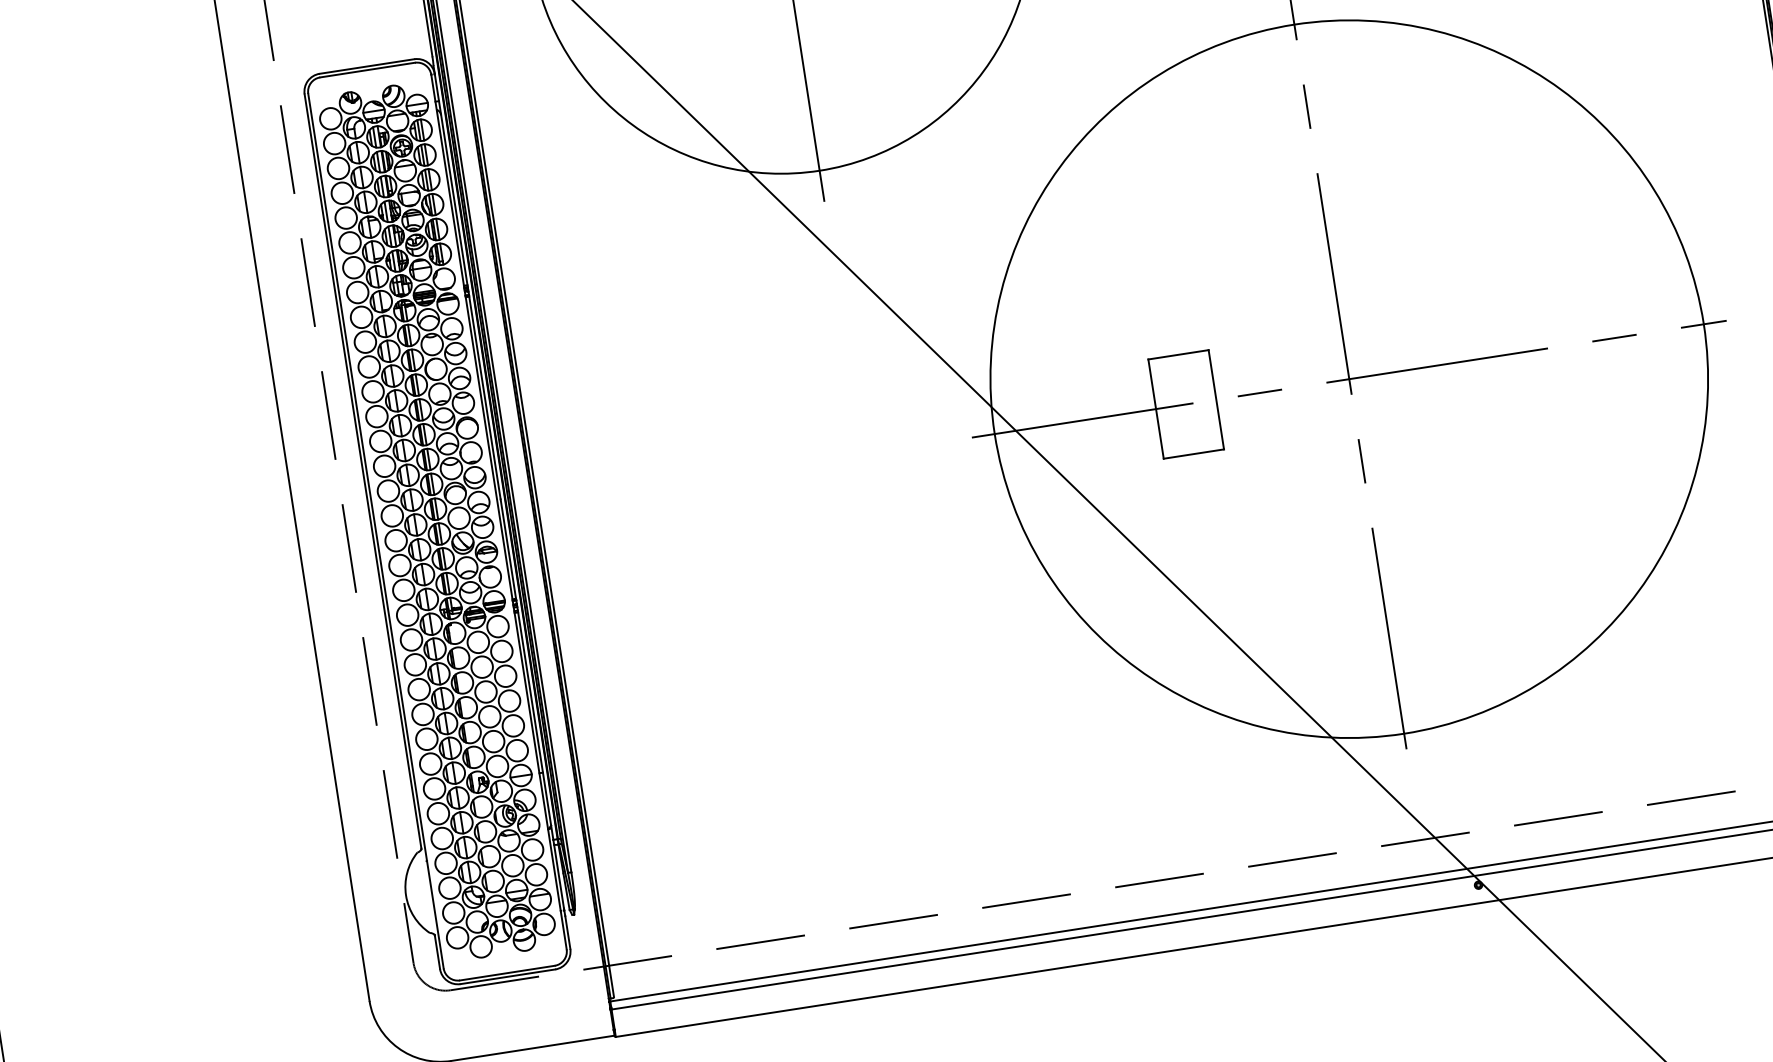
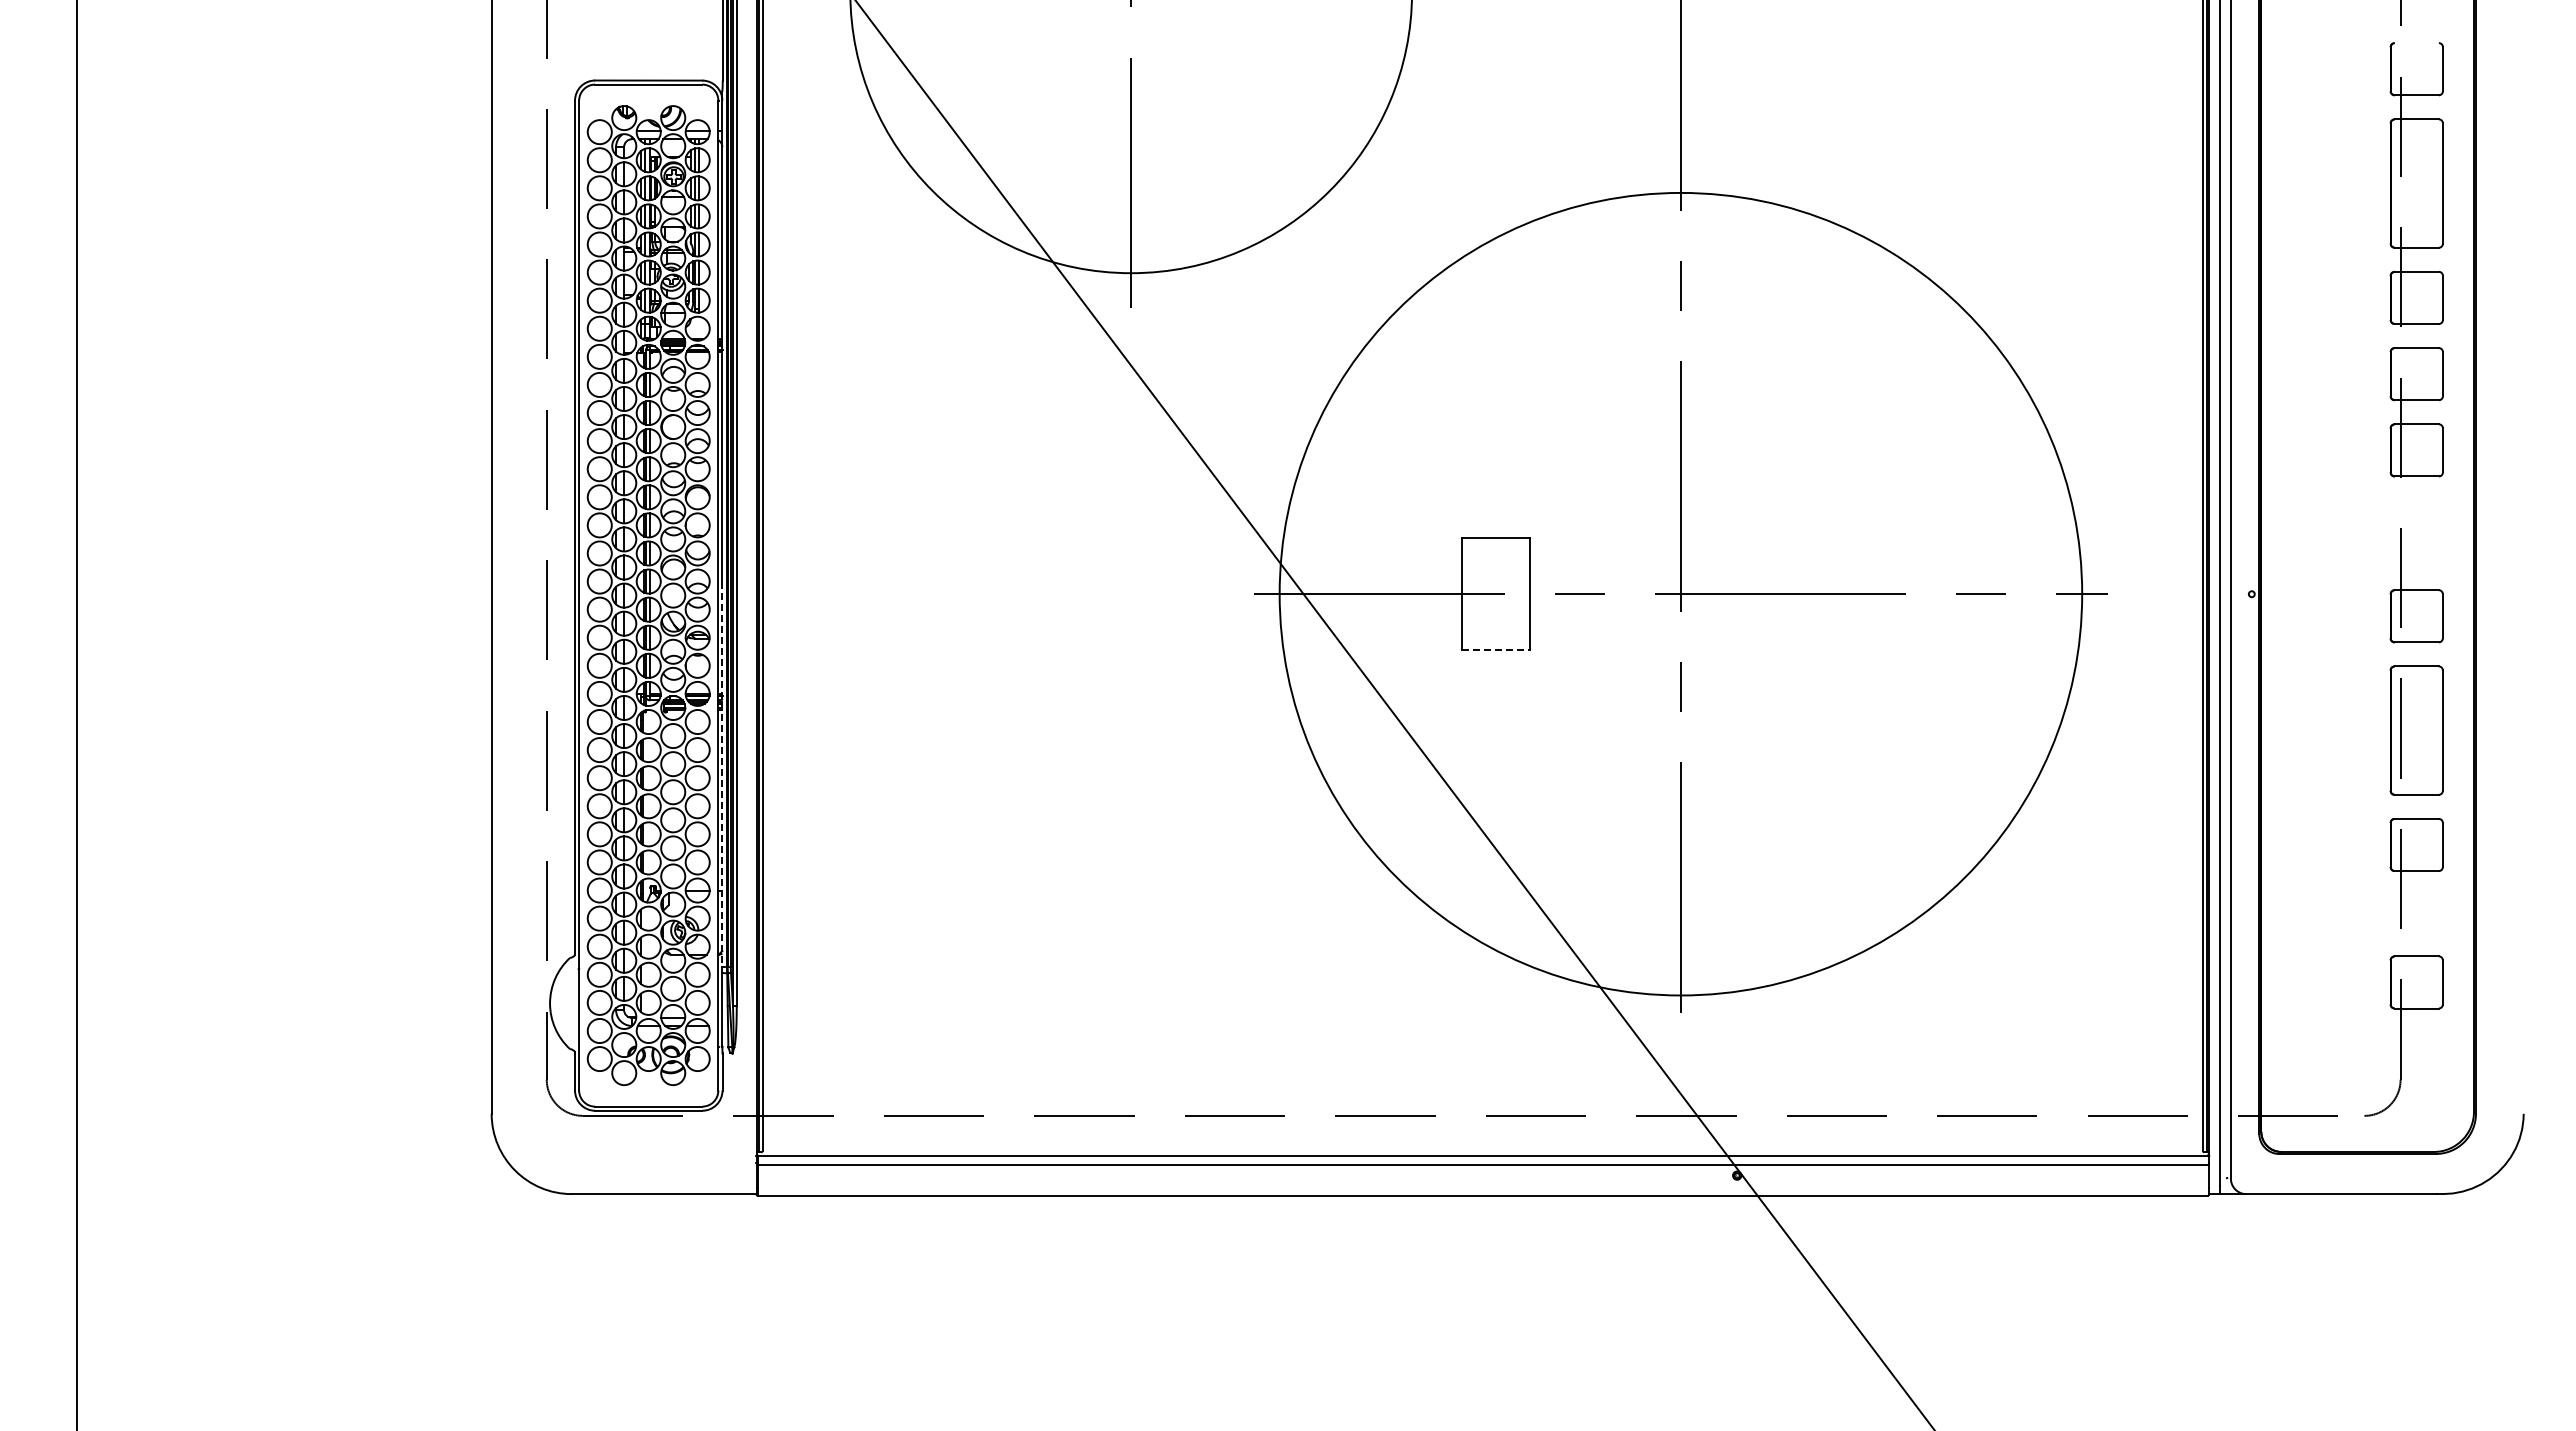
line: (1194, 454) -> (1496, 650), solid -> dashed
line: (527, 669) -> (722, 774), solid -> dashed

